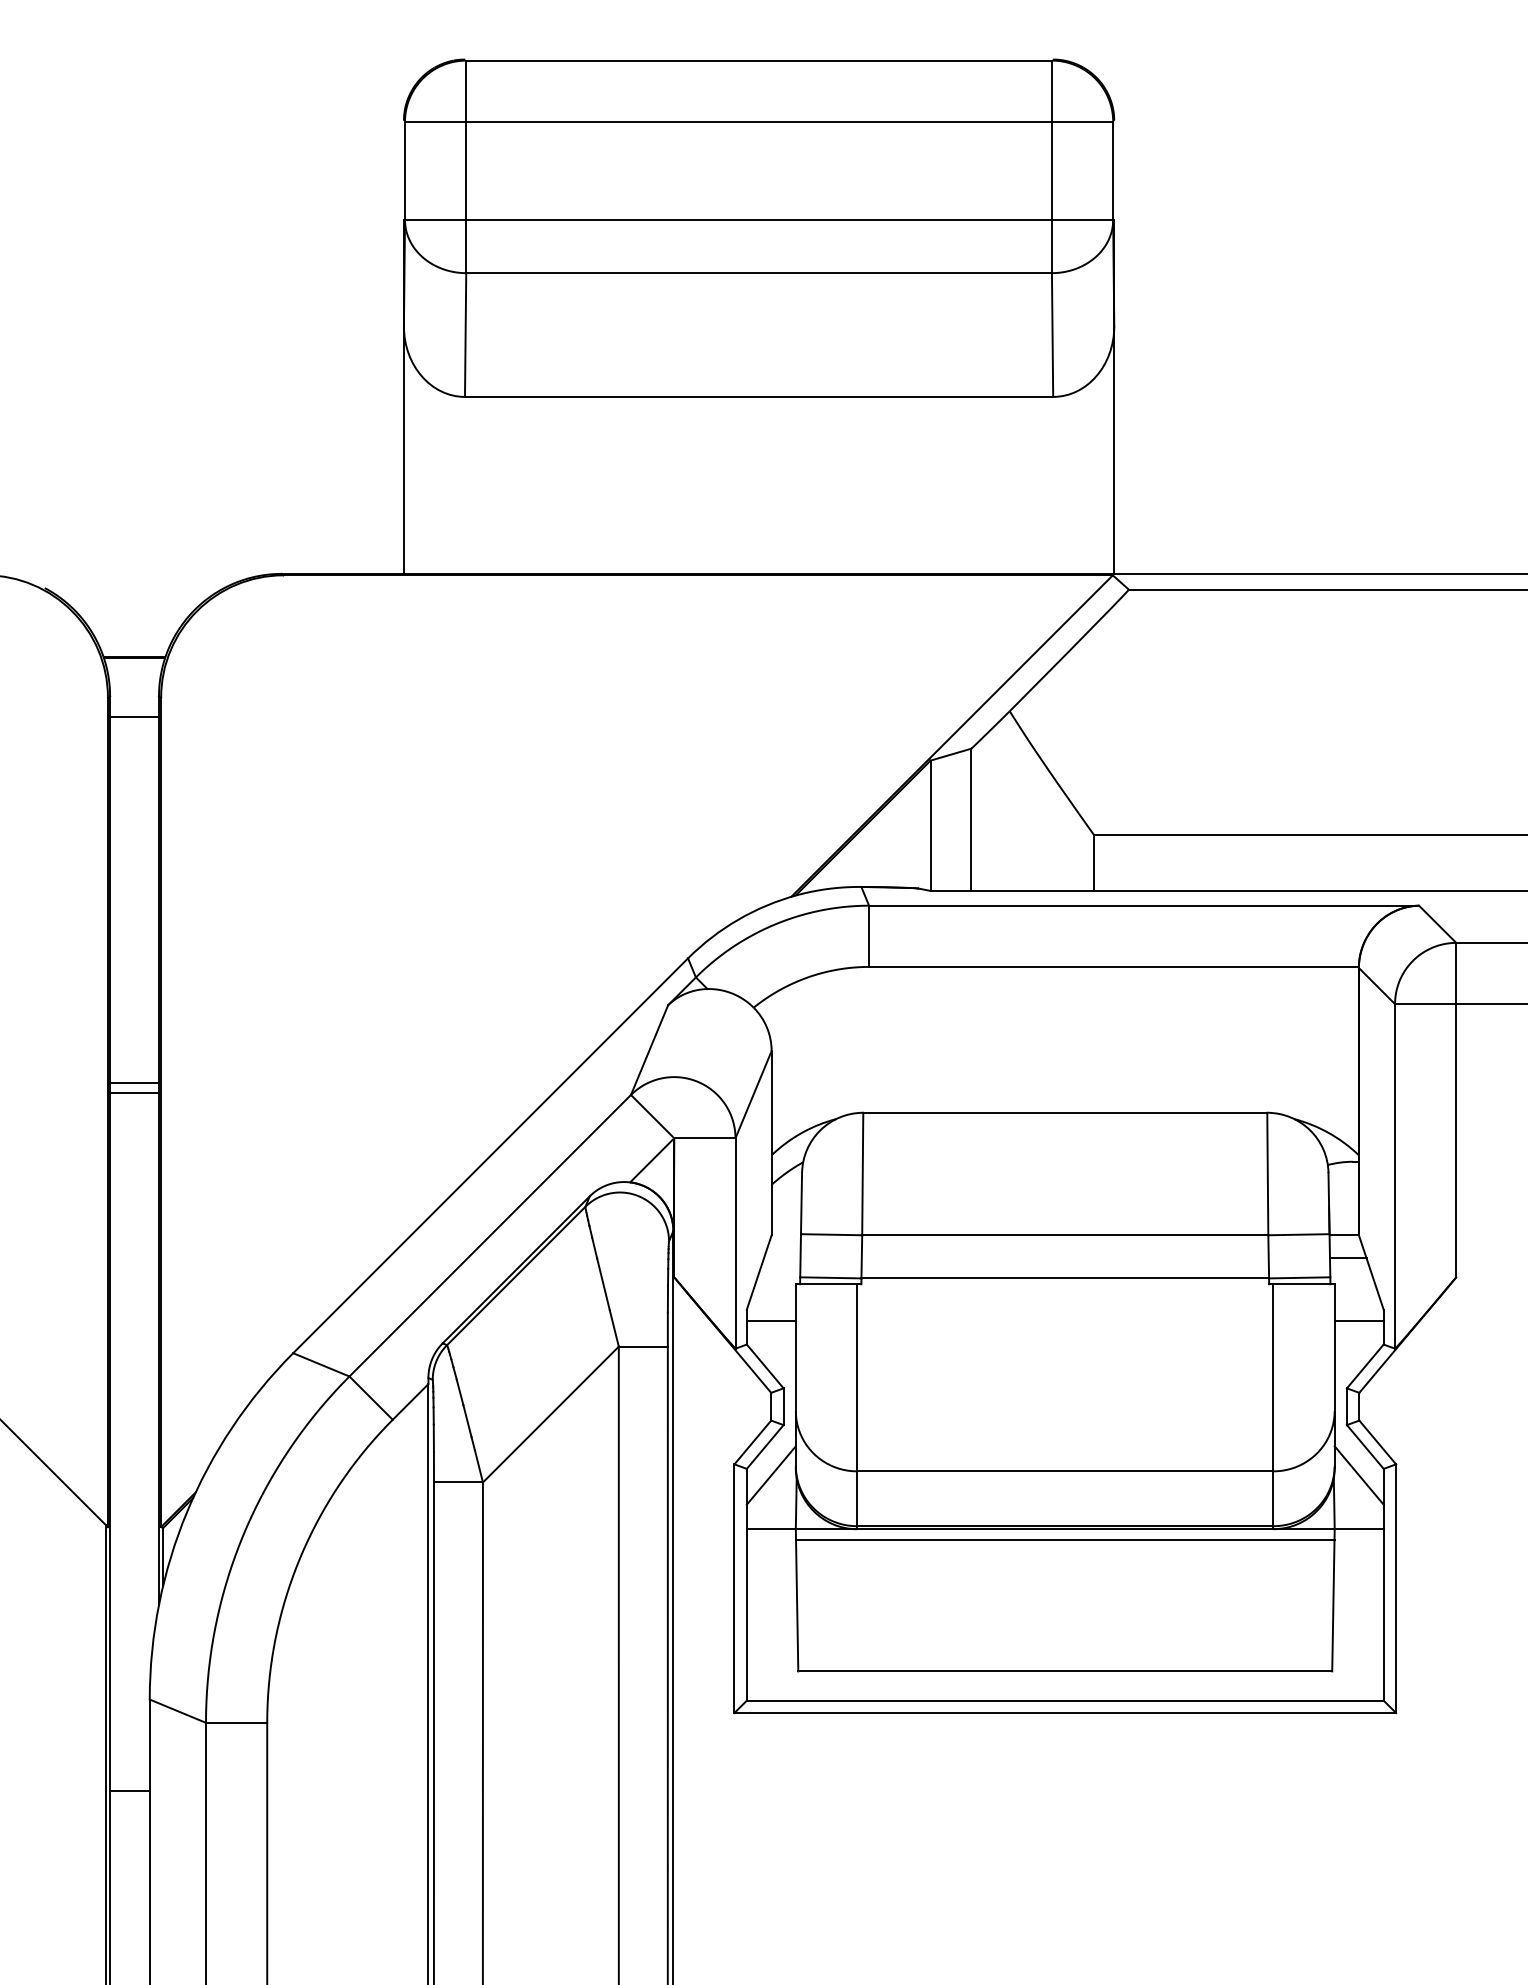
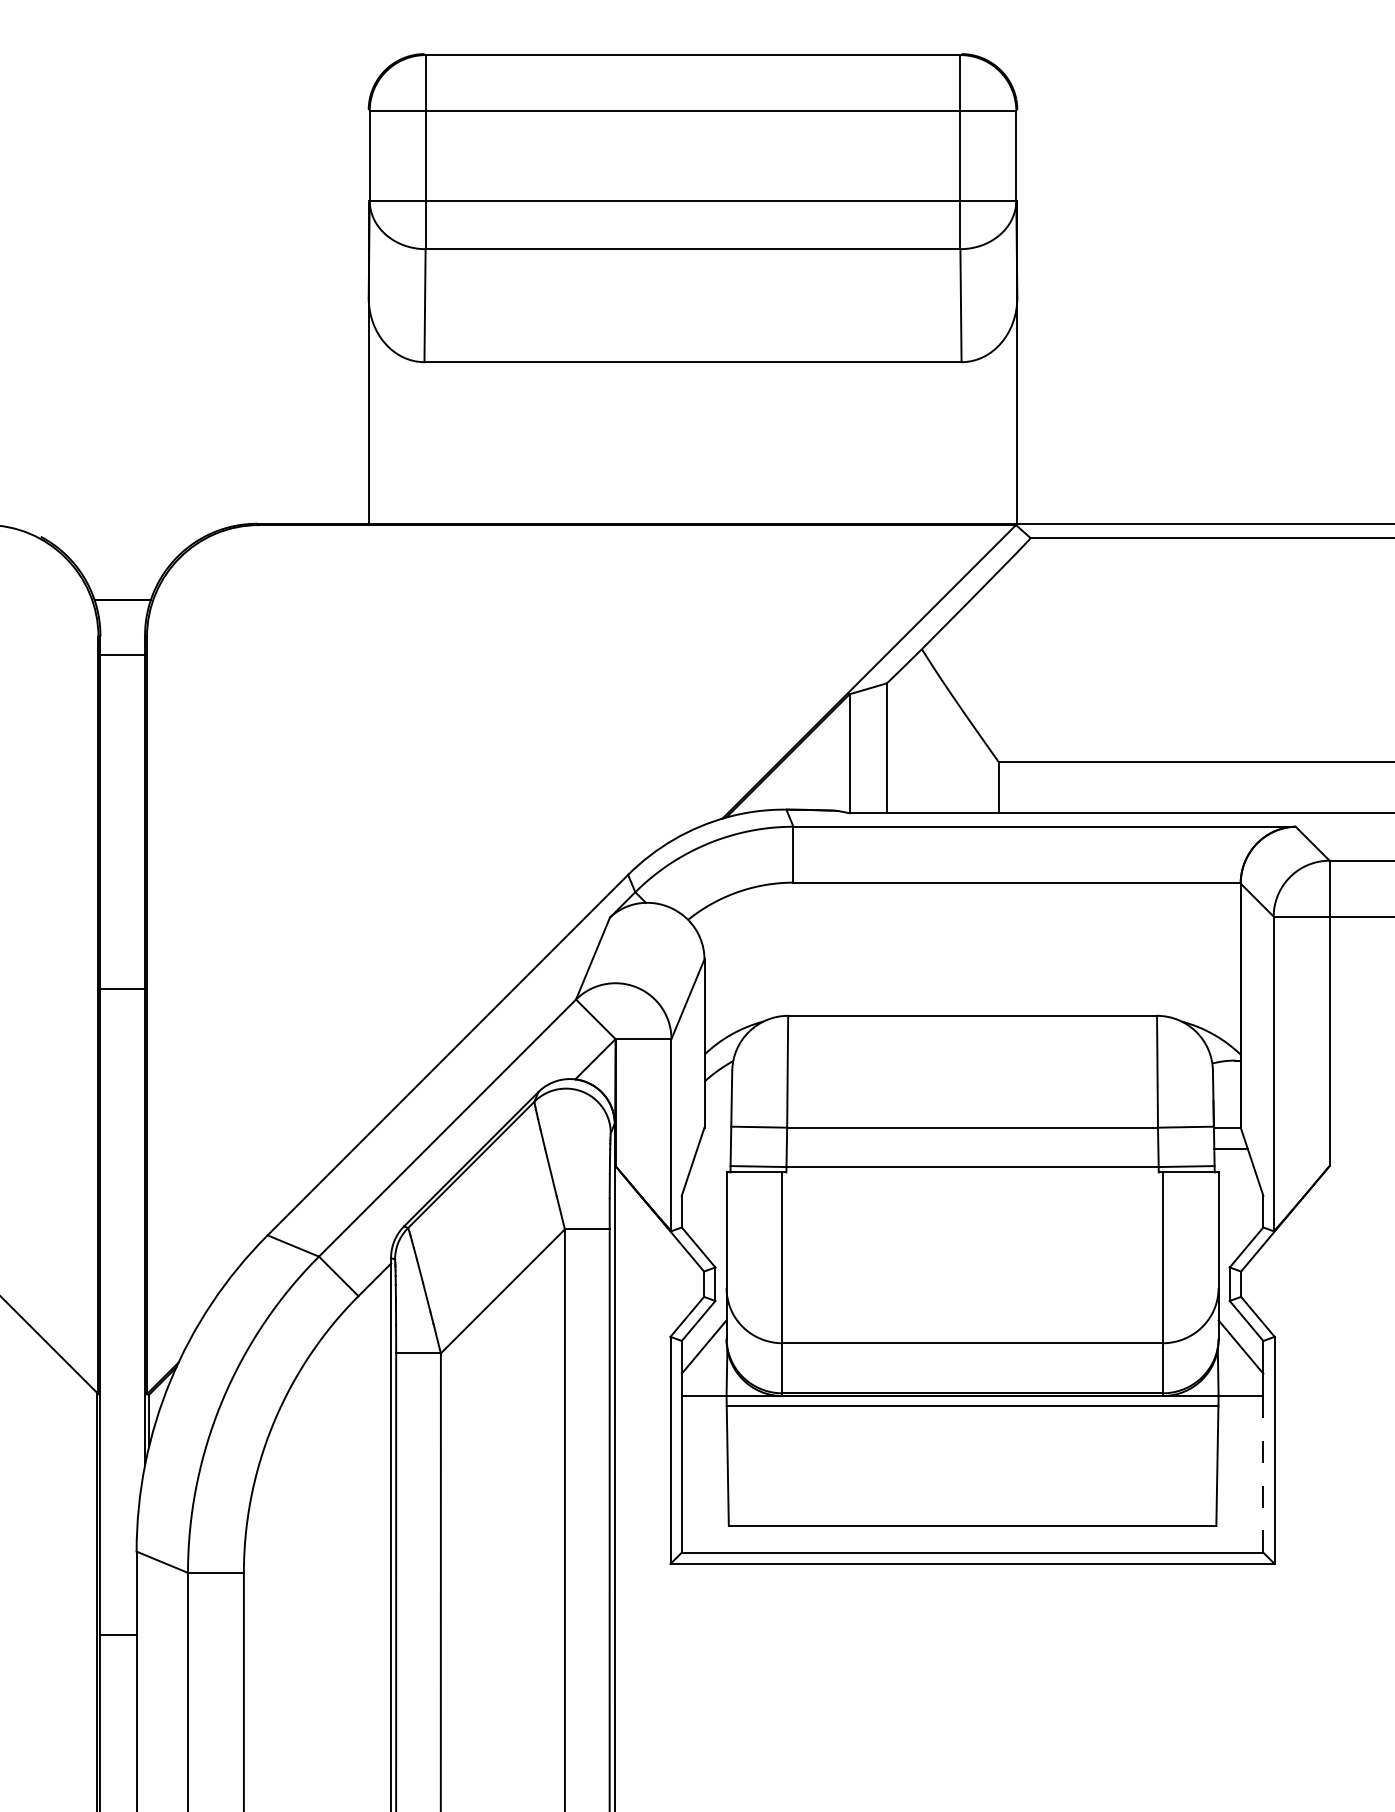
line: (134, 1092) -> (122, 997), removed
line: (770, 1320) -> (703, 1205), removed
line: (1358, 1320) -> (1240, 1205), removed
line: (1383, 1614) -> (1263, 1473), solid -> dashed

